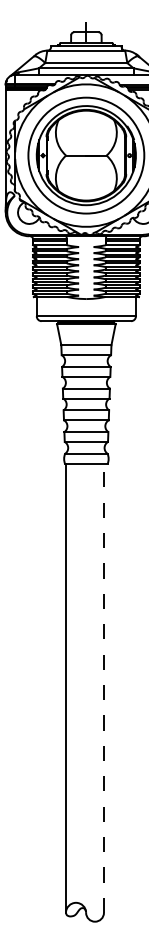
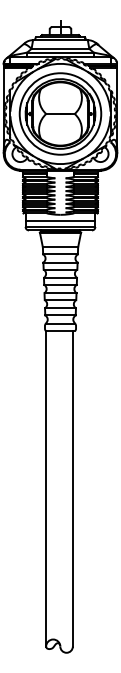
line: (86, 308) -> (60, 221), added
line: (103, 688) -> (72, 488), dashed -> solid

